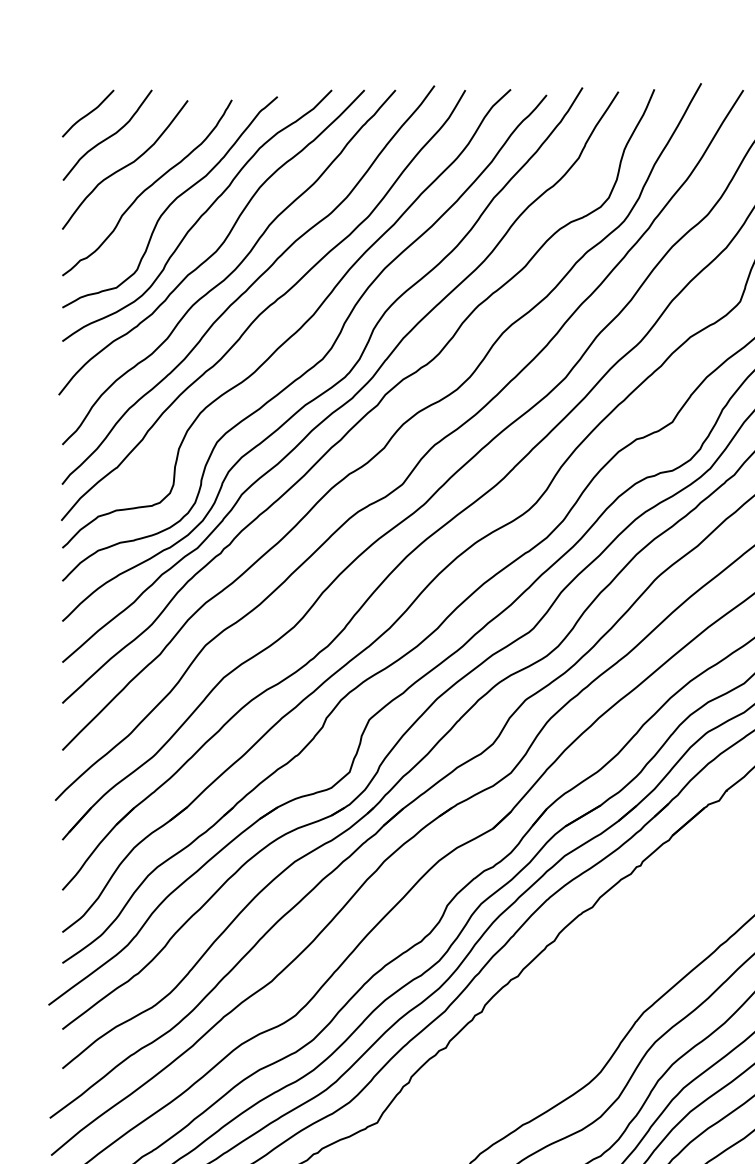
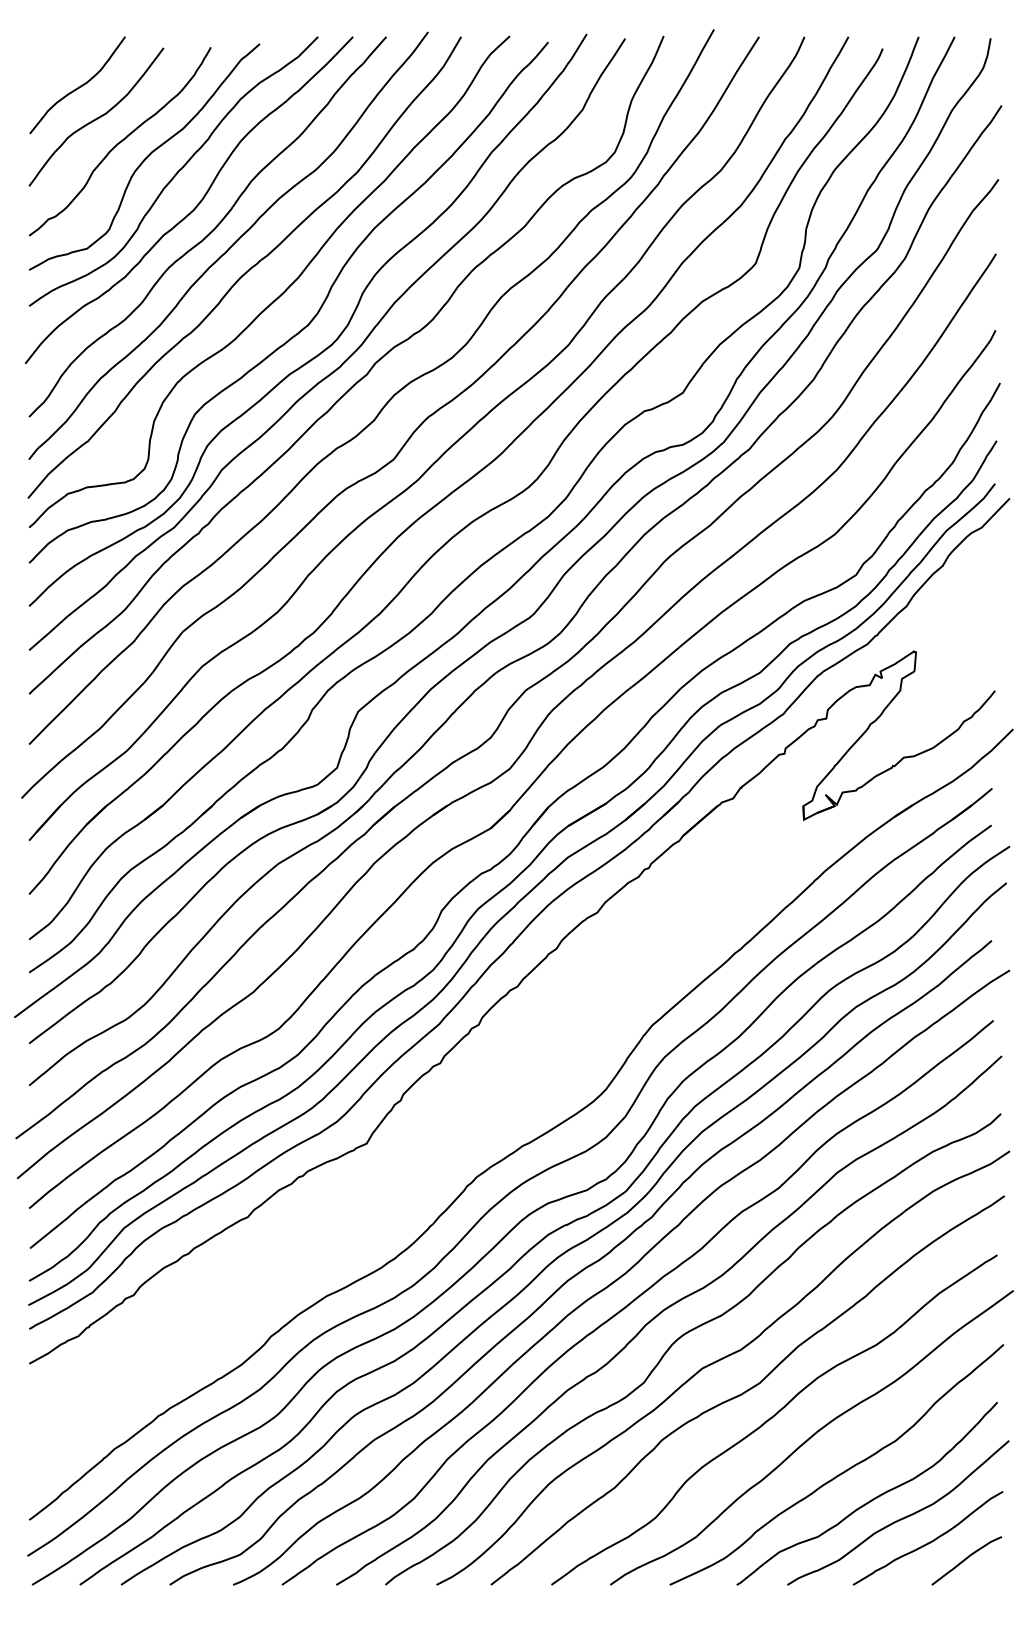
curve: (87, 113) -> (56, 61), removed

